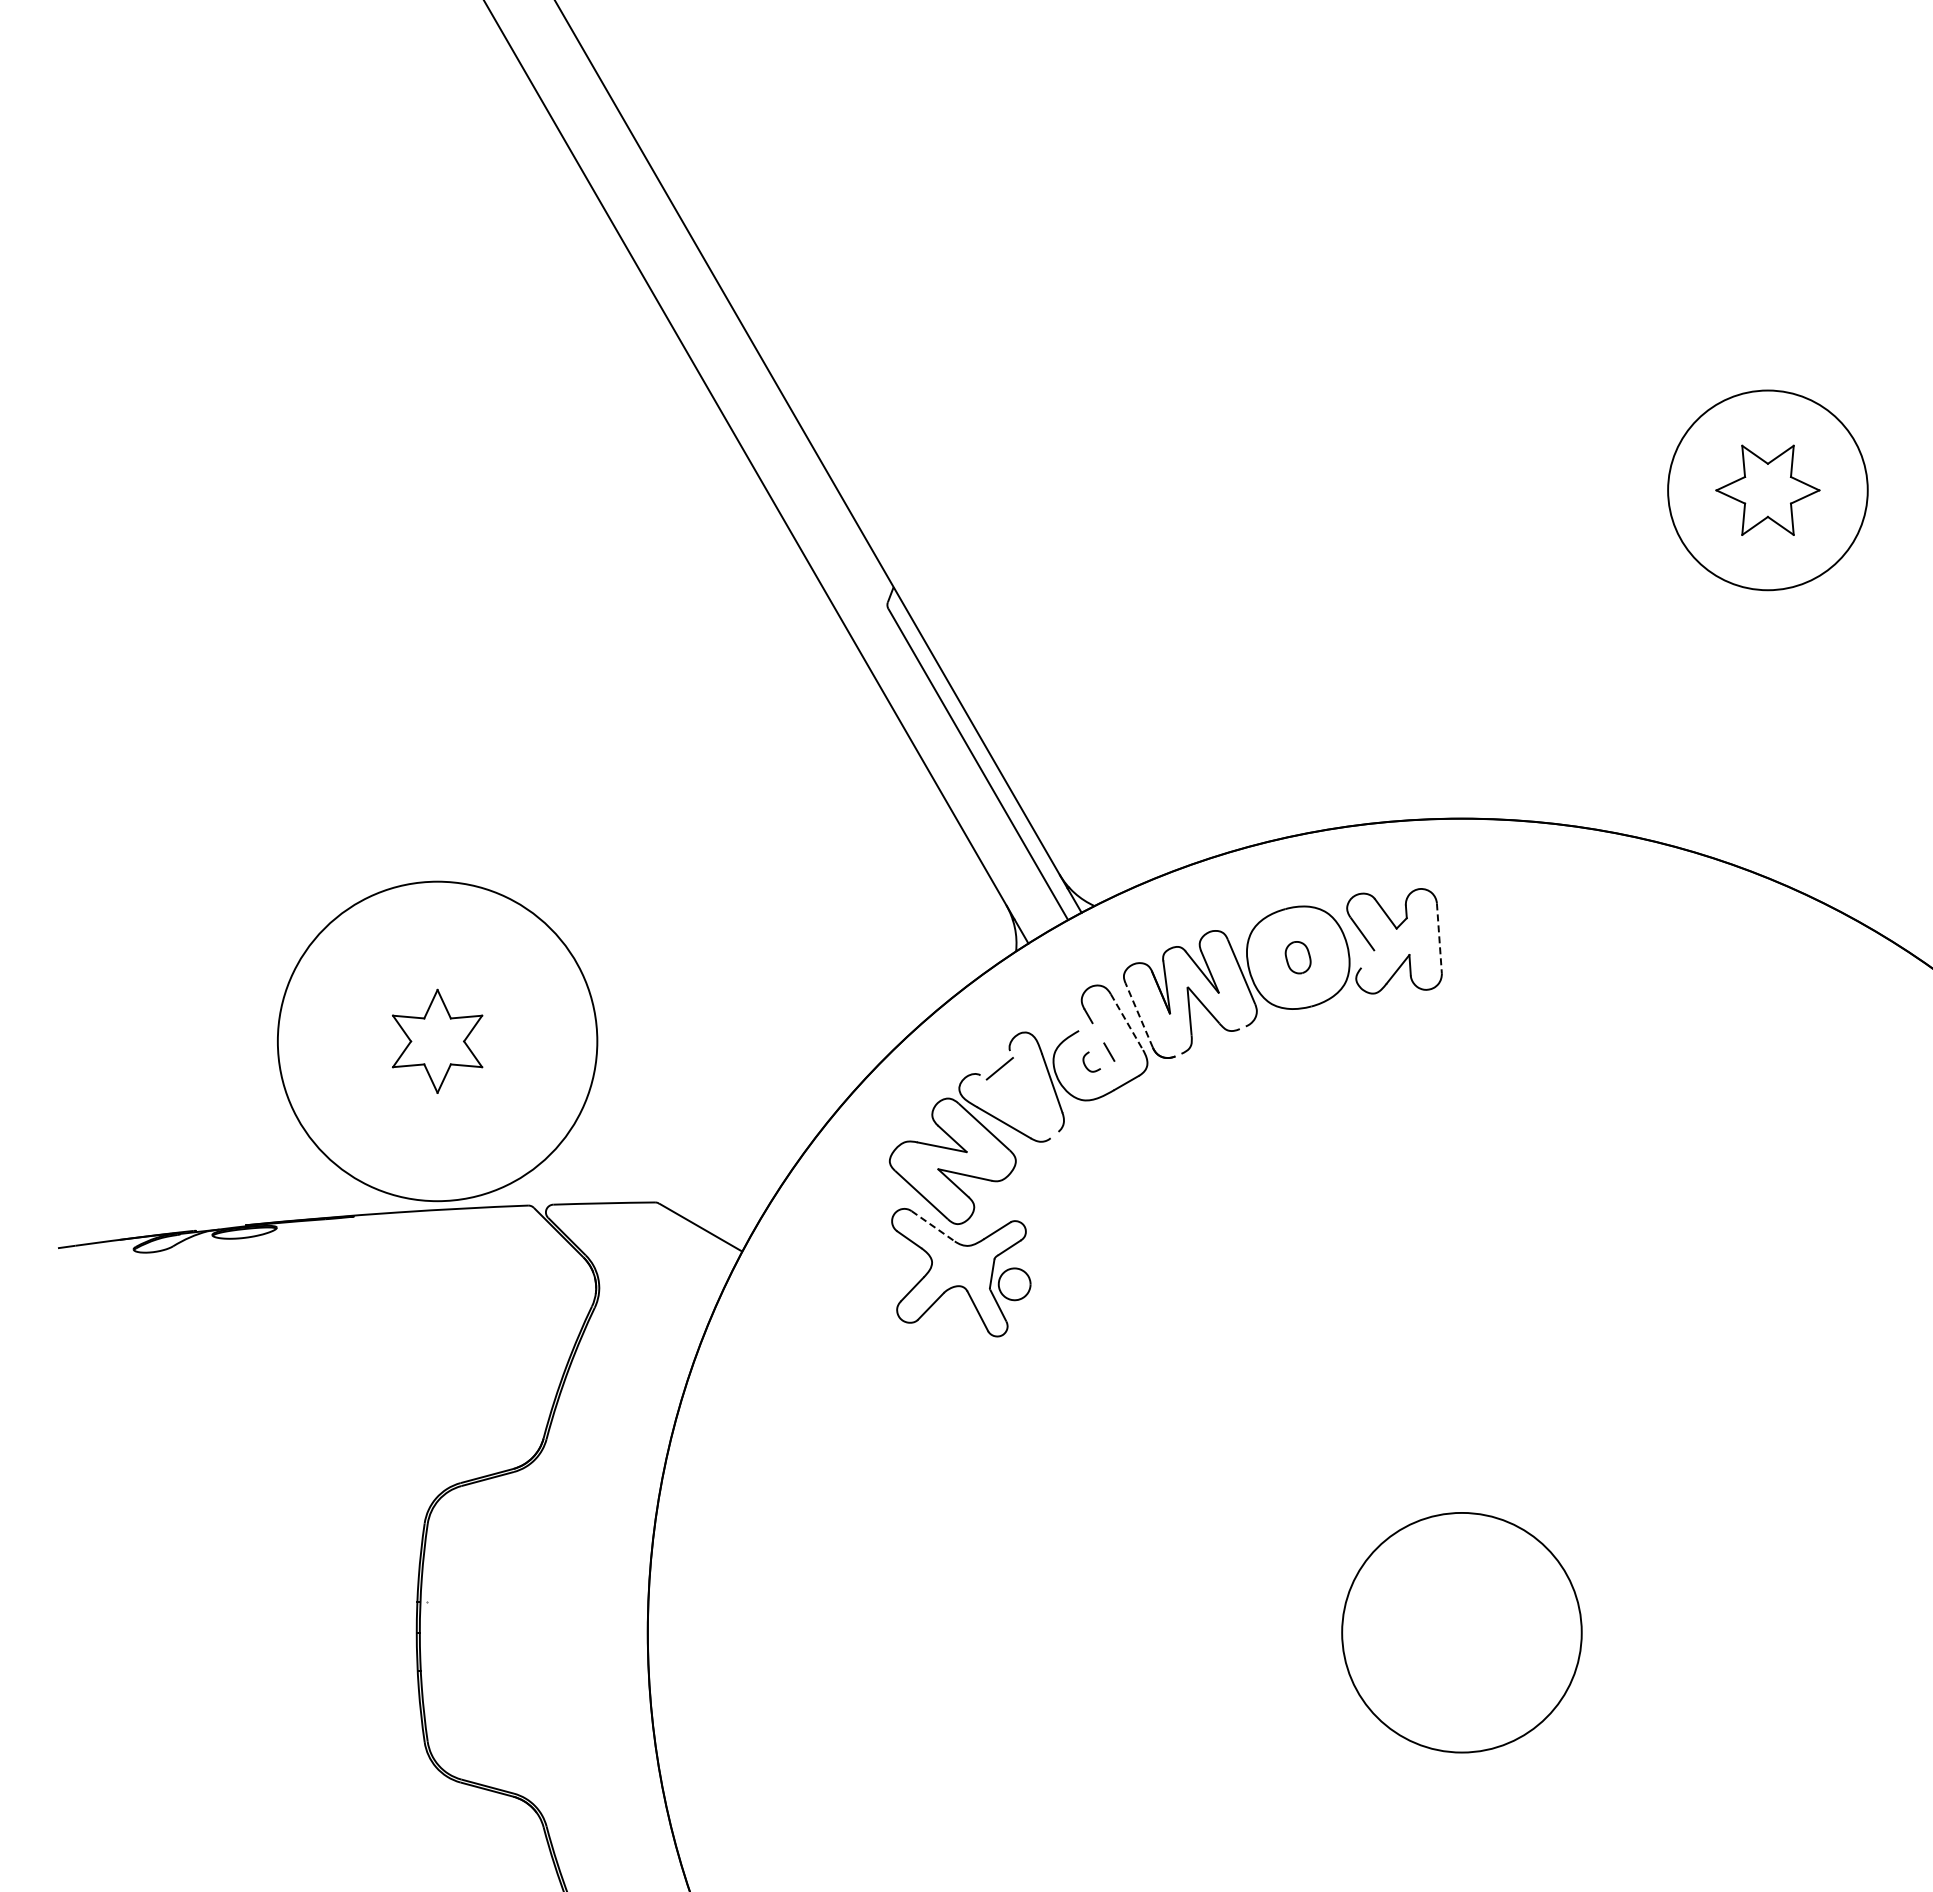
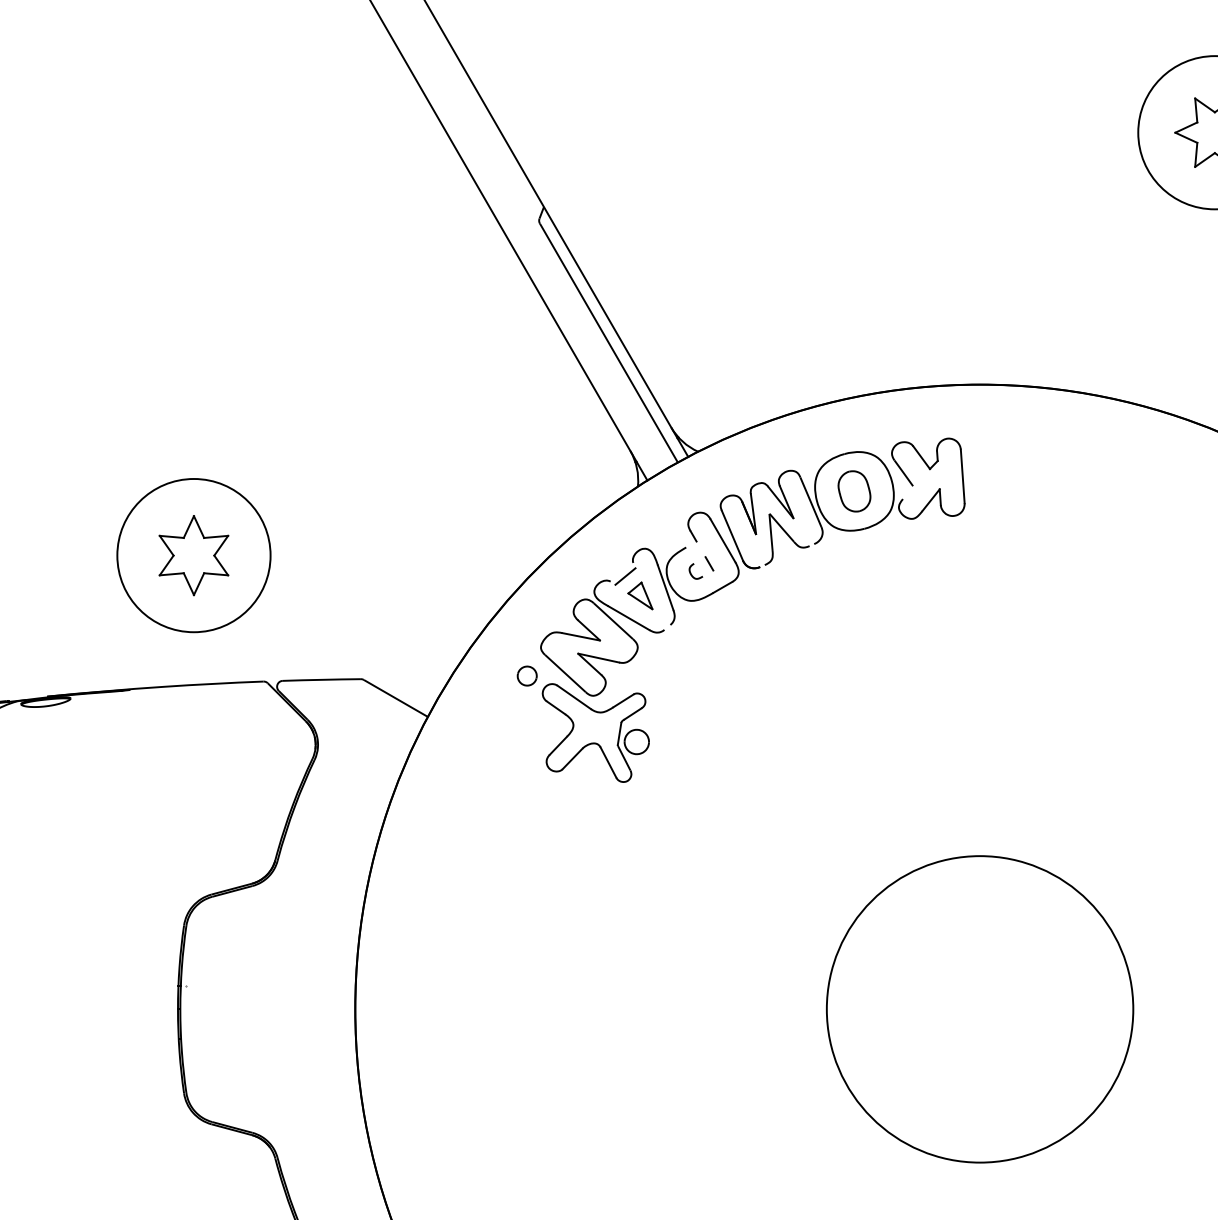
line: (1439, 938) -> (962, 476), dashed -> solid
part: (1297, 957) -> (853, 491), size x1.67
line: (1139, 1014) -> (732, 534), dashed -> solid
line: (1127, 1022) -> (723, 541), dashed -> solid
circle: (437, 1041) -> (193, 555), size x0.62
part: (1019, 1093) -> (640, 595), added
part: (871, 1198) -> (526, 676), added
line: (933, 1226) -> (574, 697), dashed -> solid
circle: (1461, 1632) -> (979, 1009), size x1.67

